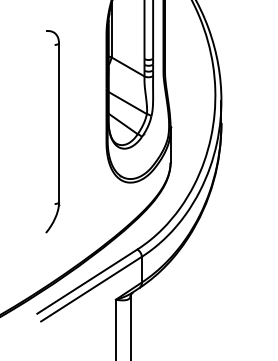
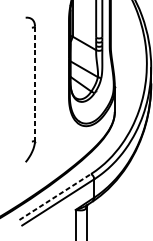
line: (59, 123) -> (35, 83), solid -> dashed
line: (87, 281) -> (55, 196), solid -> dashed

